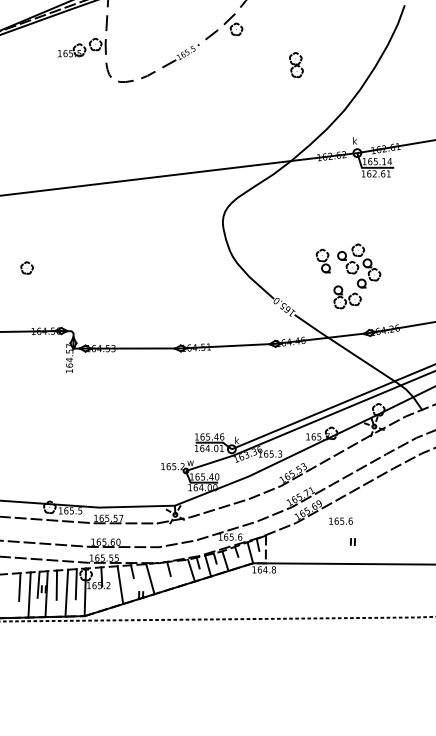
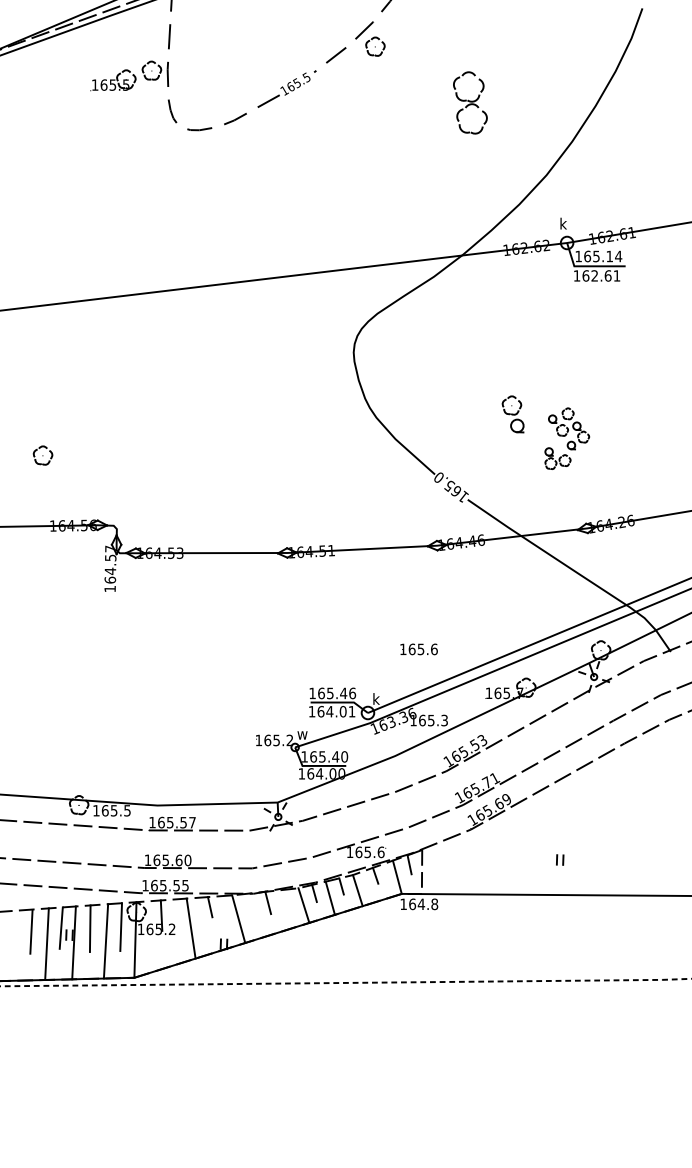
part: (296, 65) -> (470, 103), size x1.6
part: (26, 267) -> (42, 454), moved
part: (357, 276) -> (567, 438), size x0.6
text: (340, 520) -> (418, 648), moved

